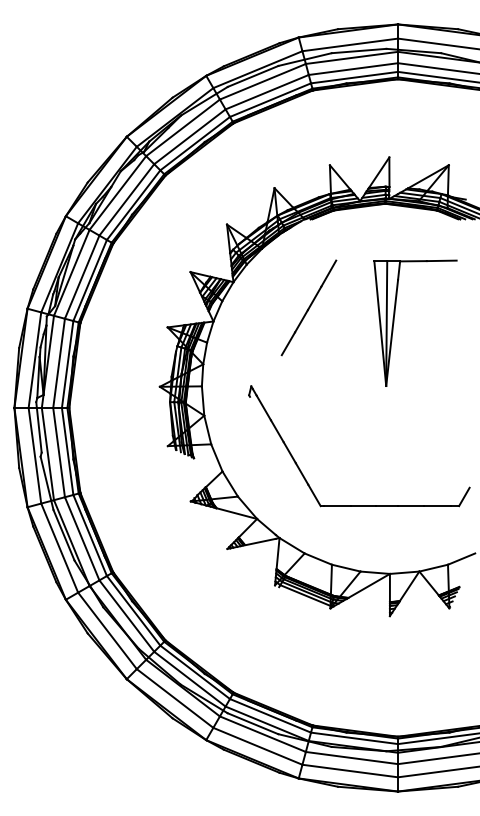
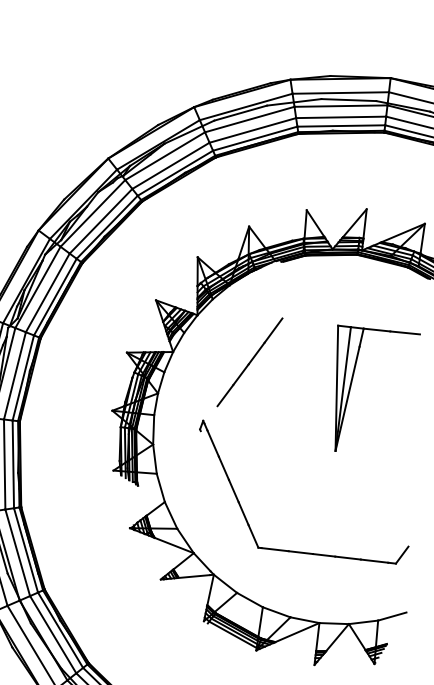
line: (308, 307) -> (249, 361), moved
part: (394, 322) -> (351, 388), moved

